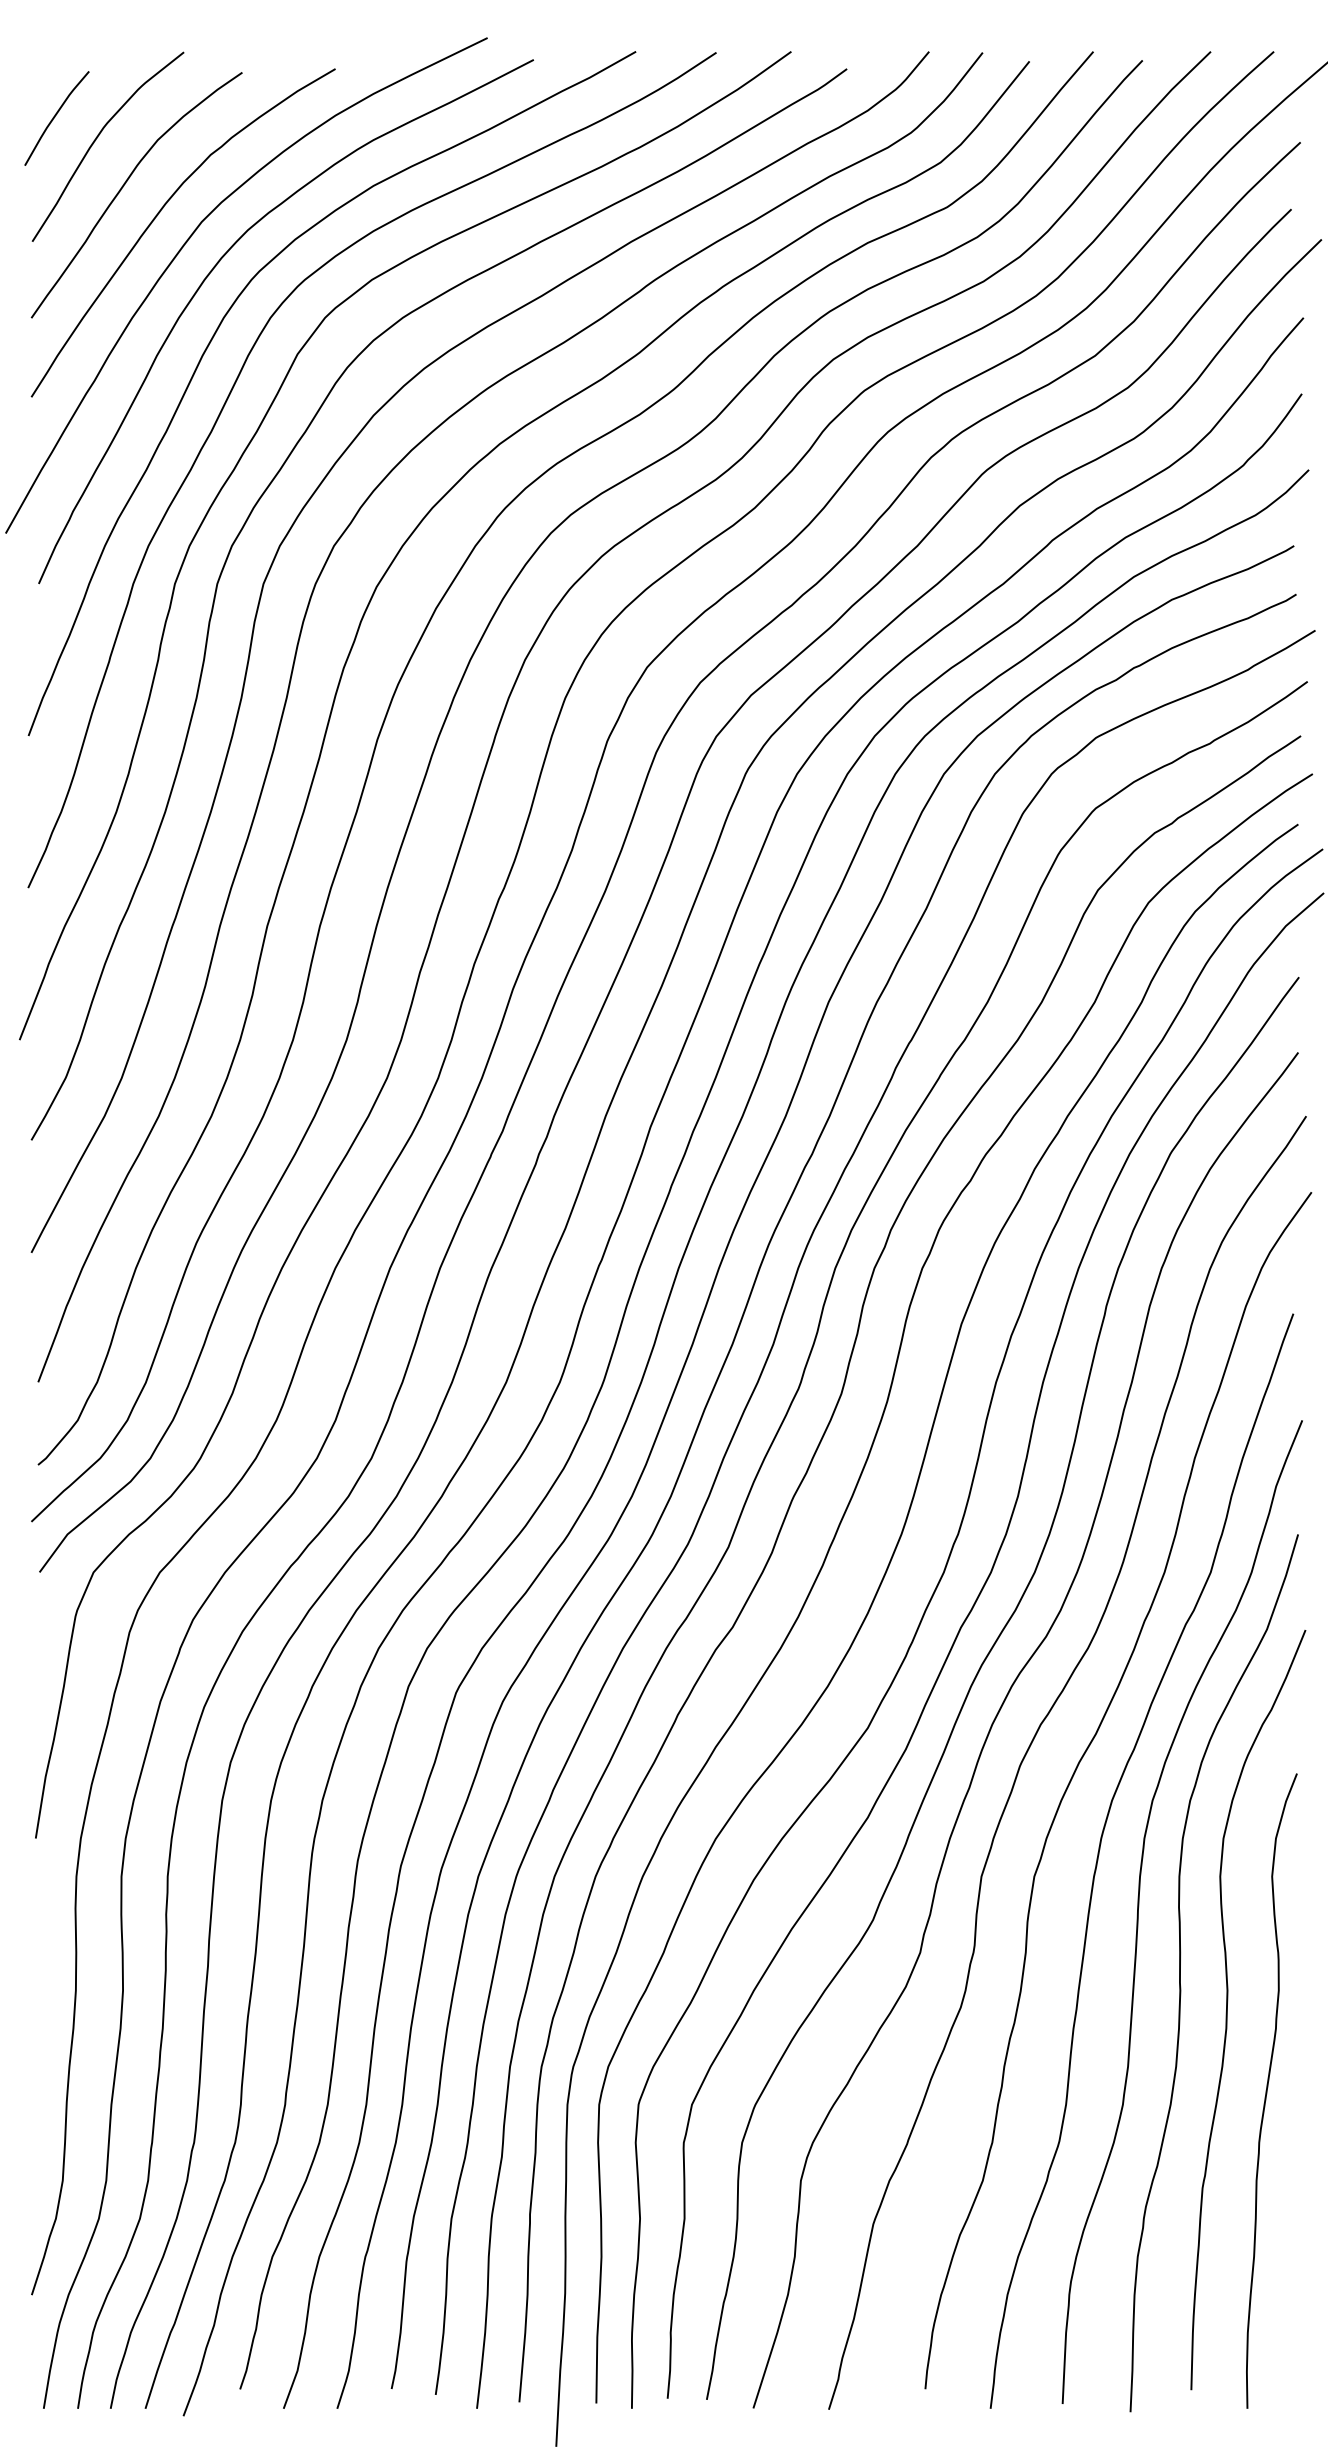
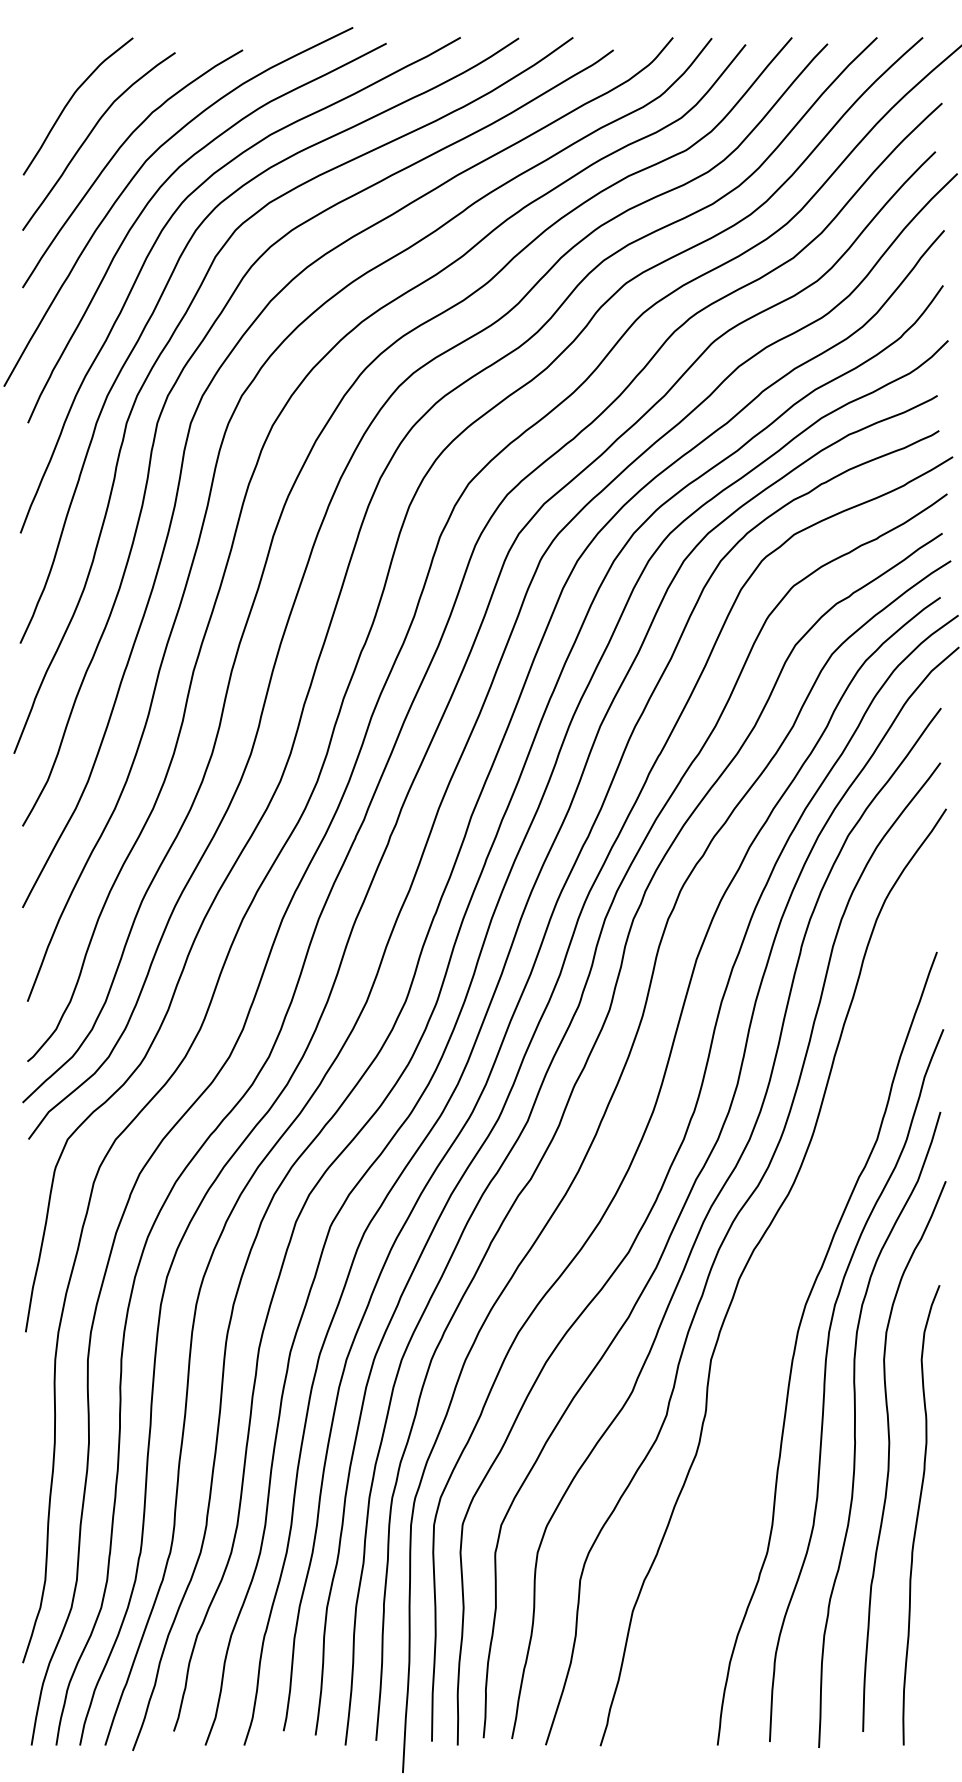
curve: (55, 117) -> (40, 85), removed
curve: (1075, 1773) -> (779, 1285), removed

